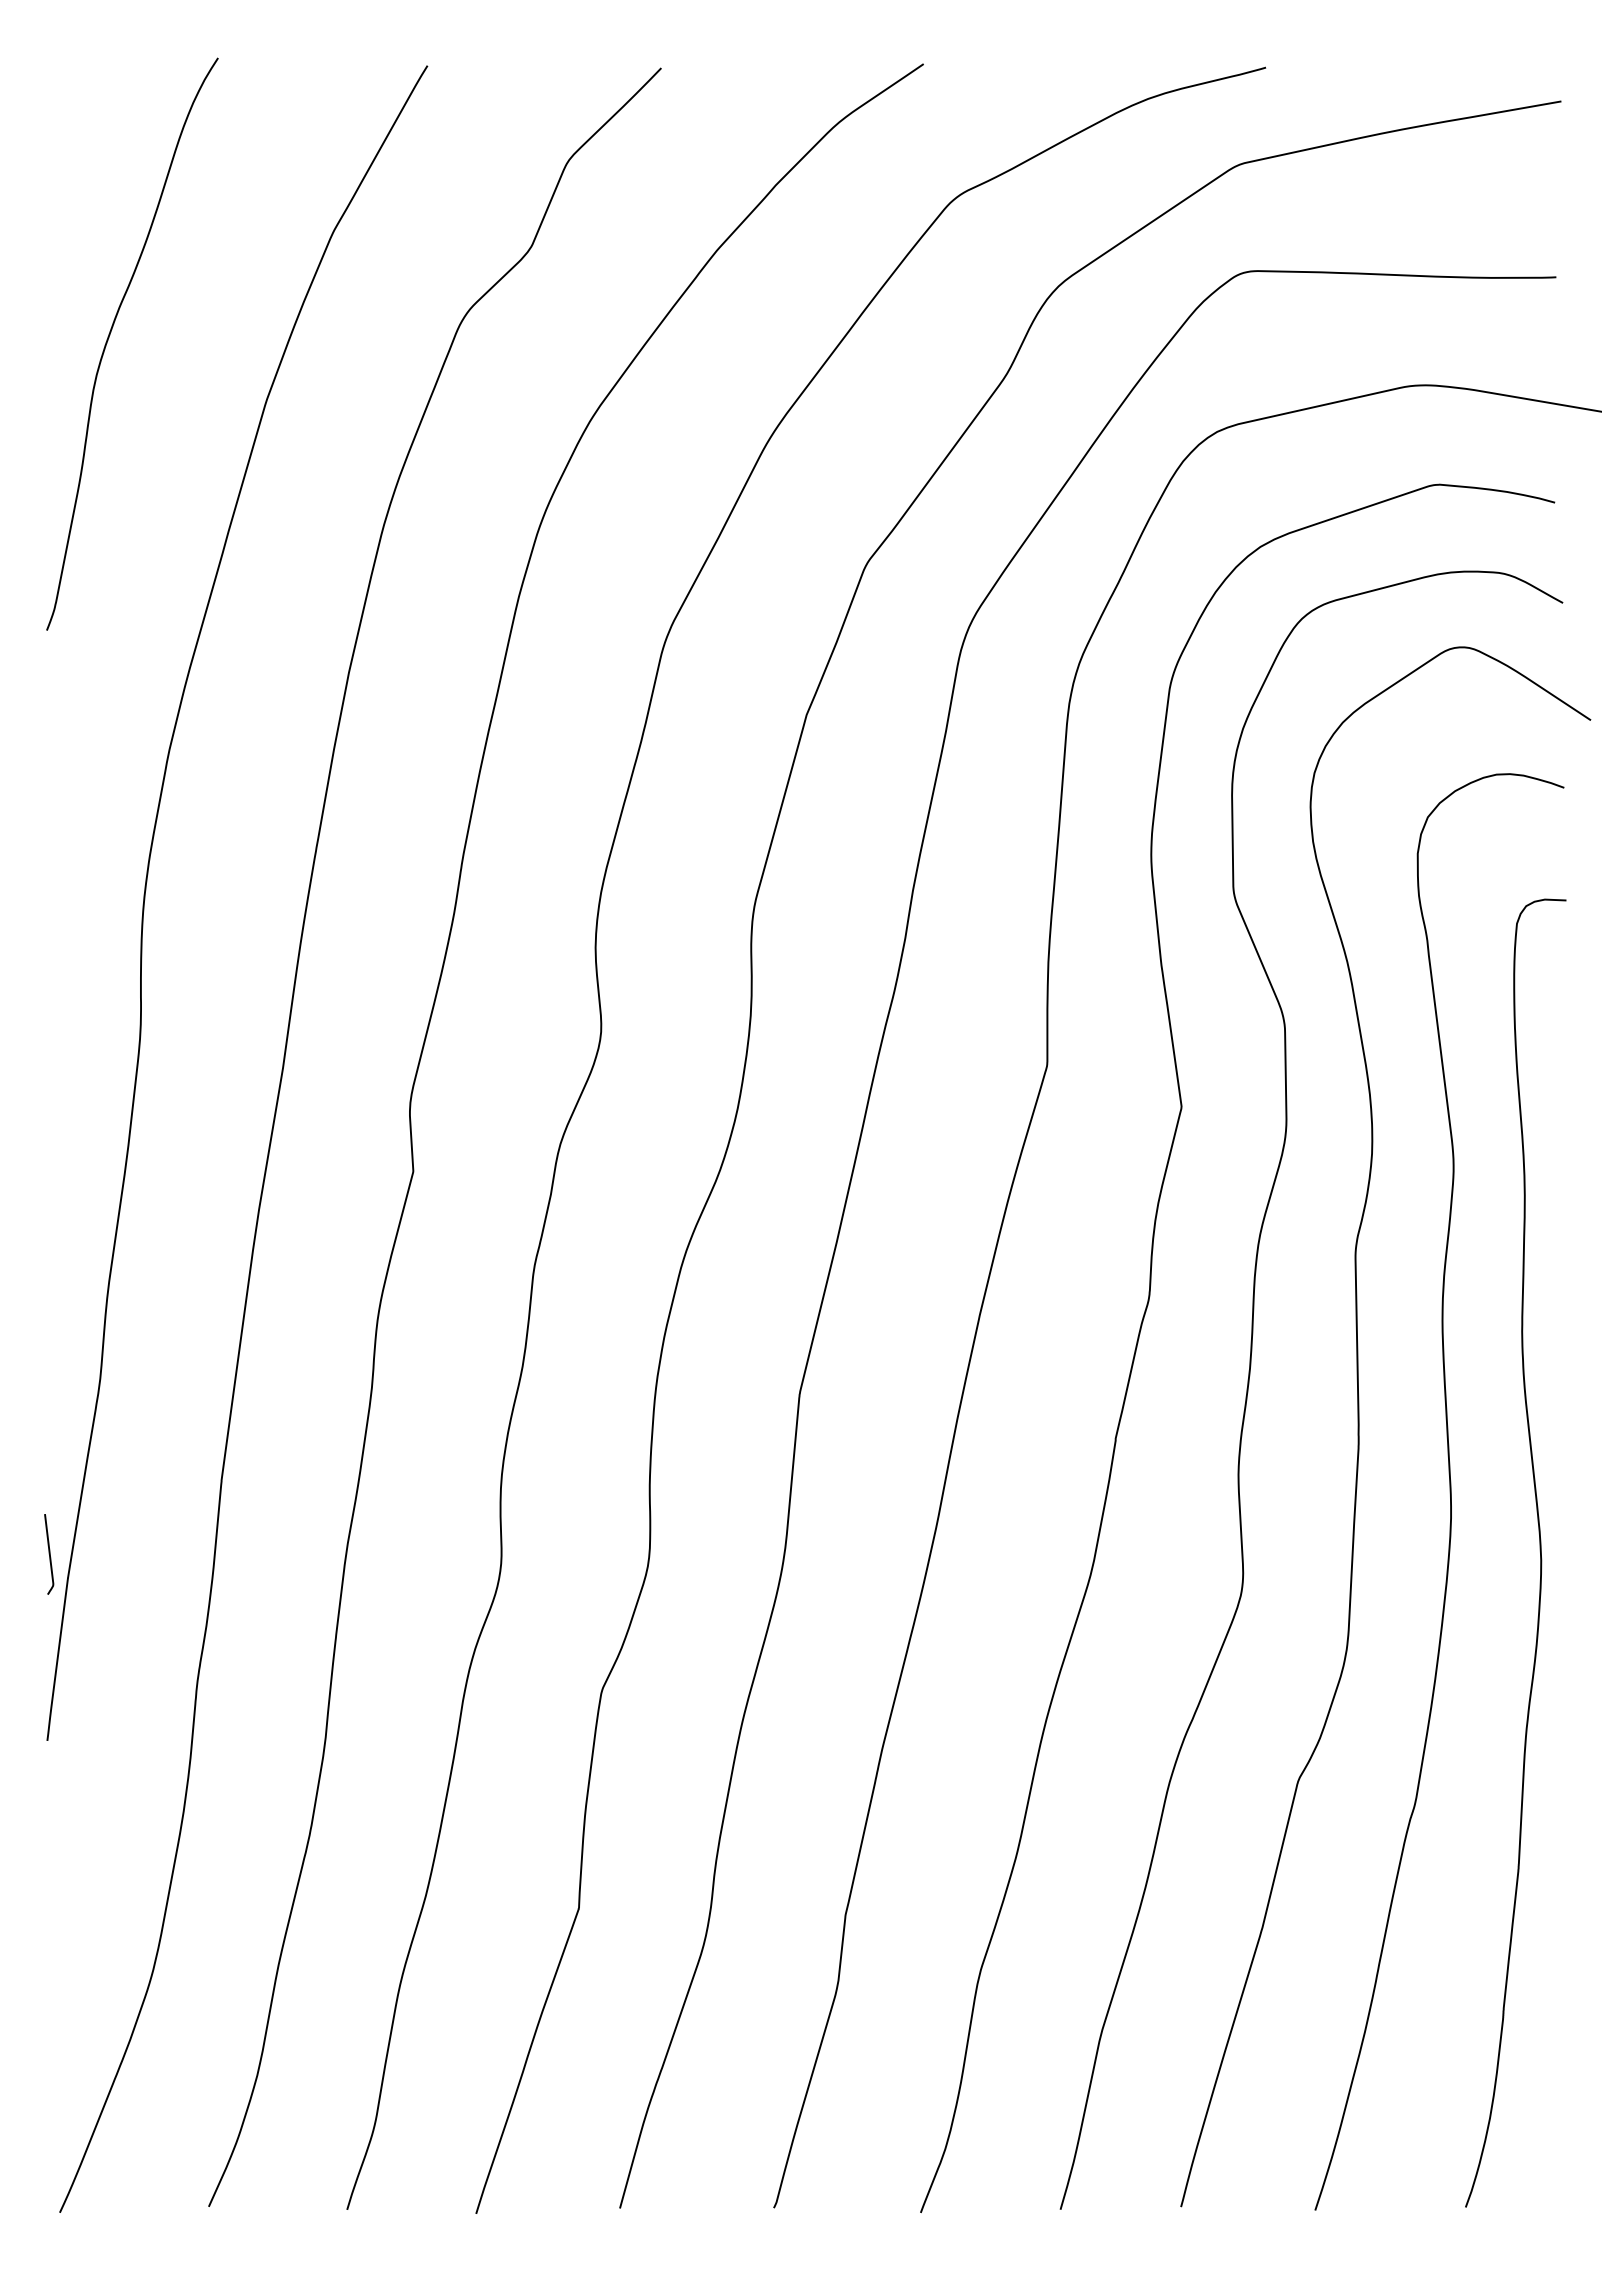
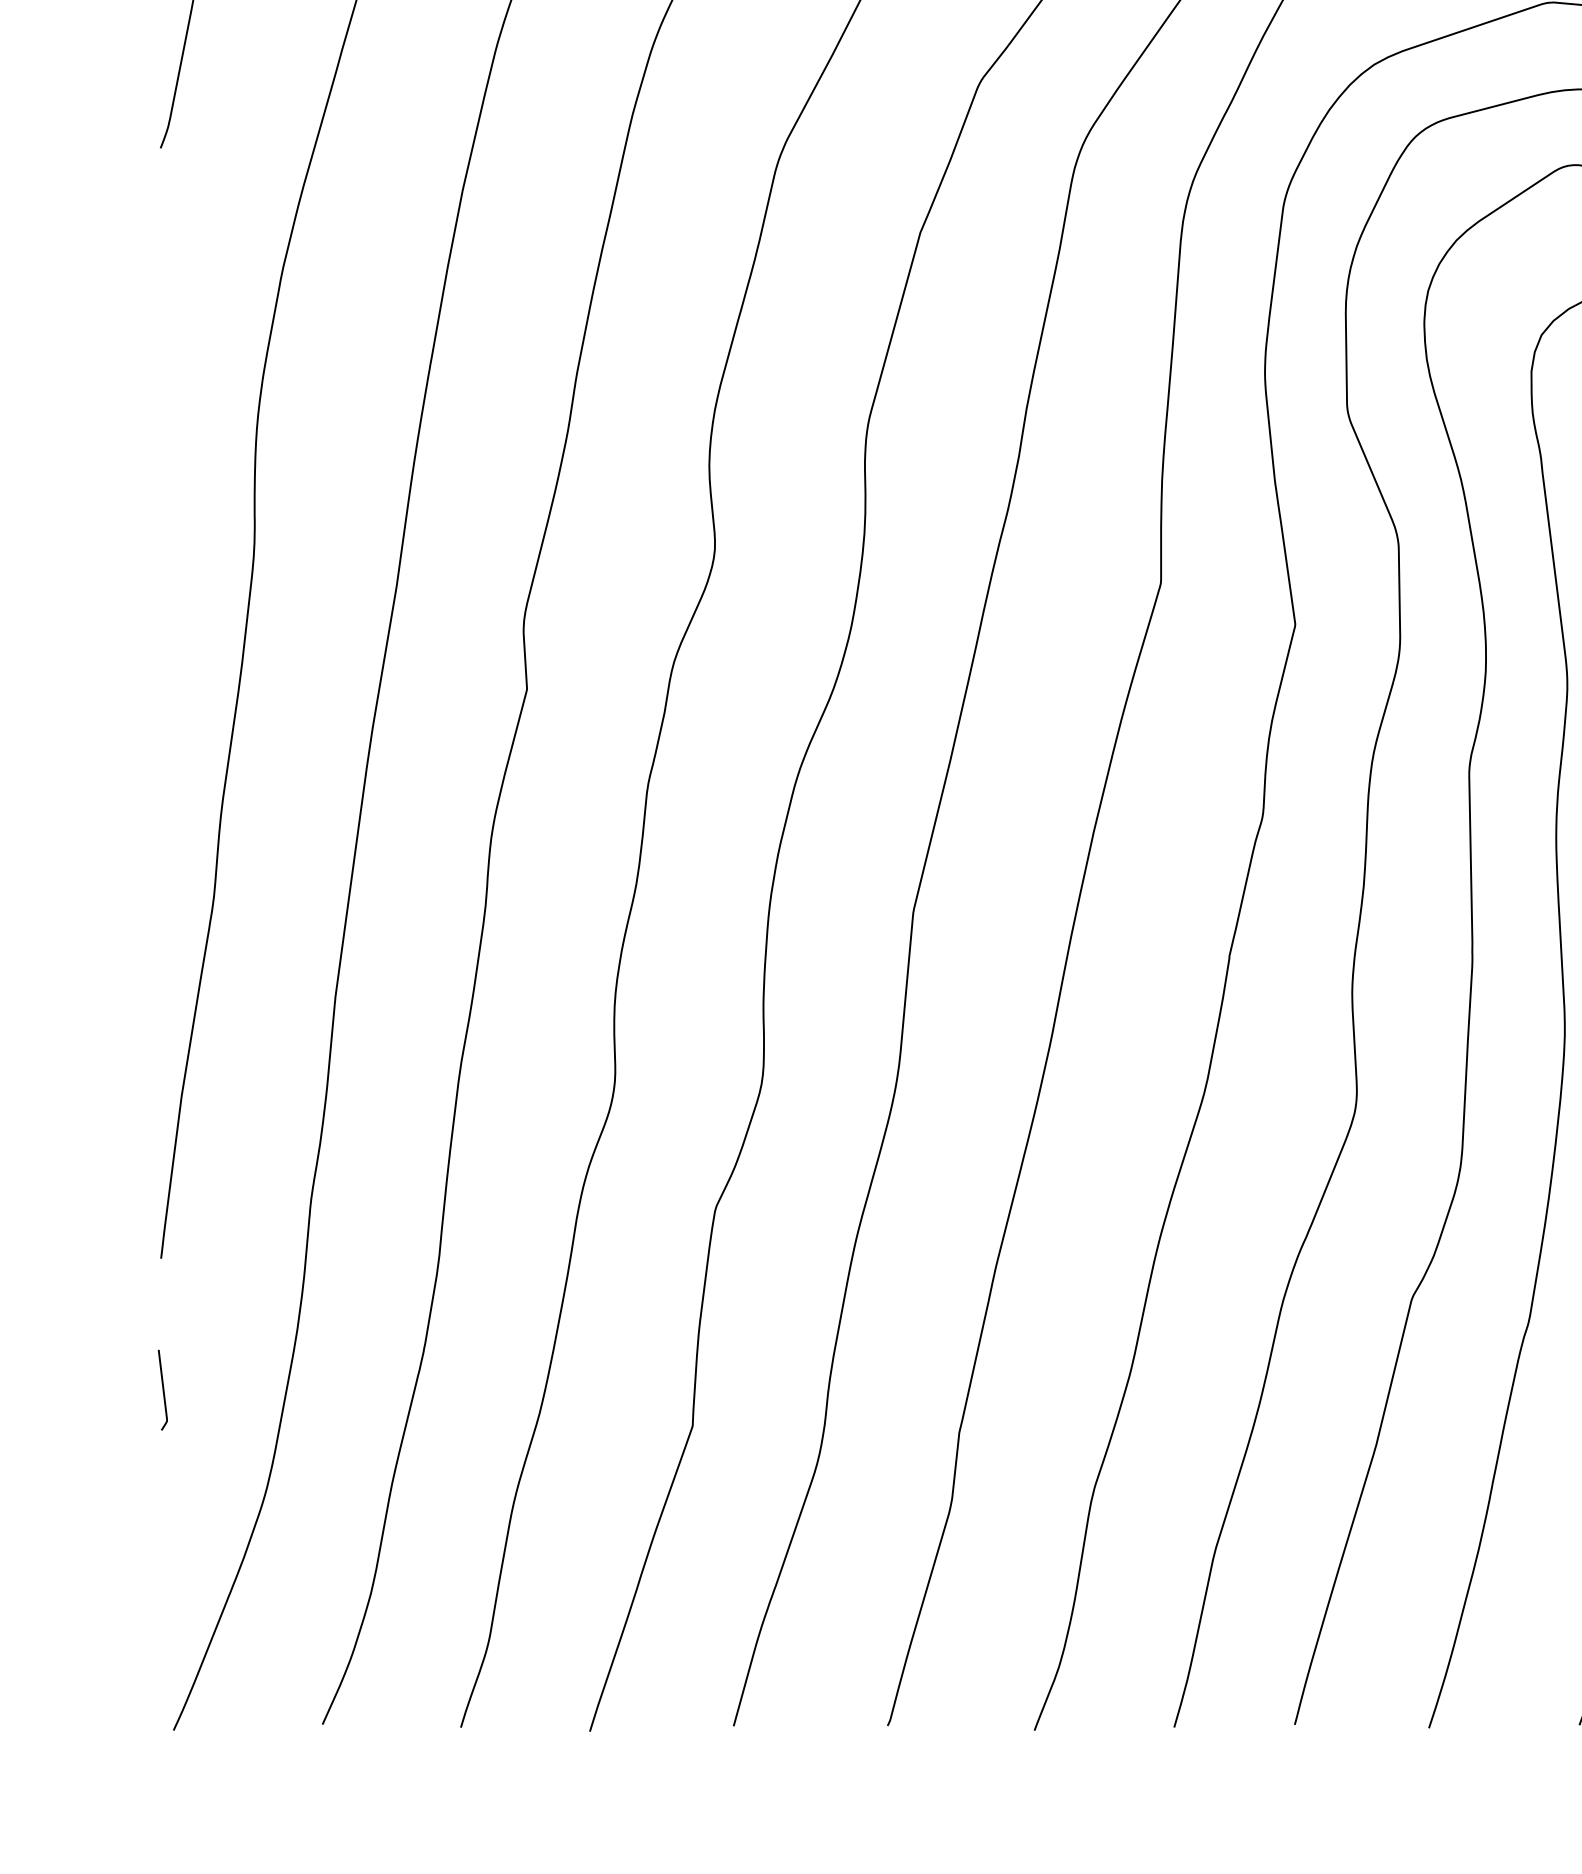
curve: (49, 1554) -> (163, 1390), moved

